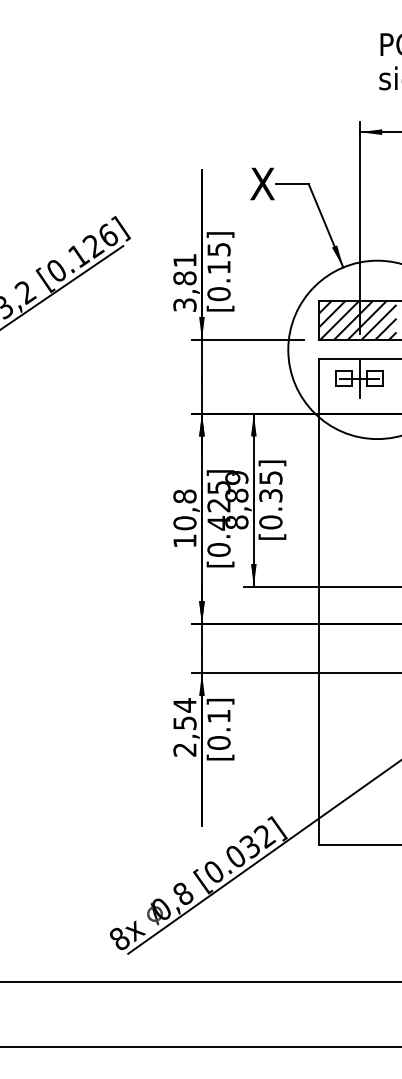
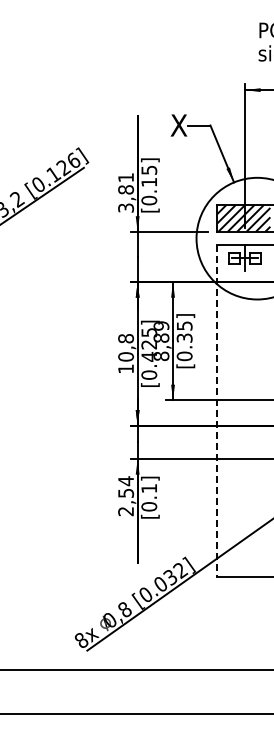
line: (319, 601) -> (217, 410), solid -> dashed

